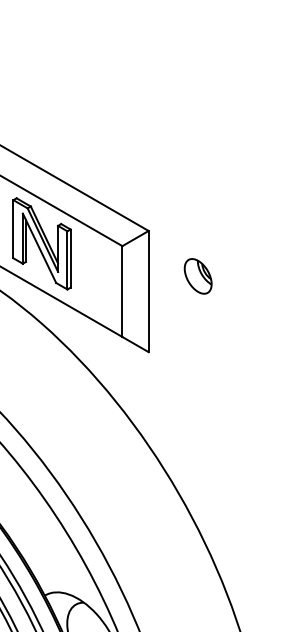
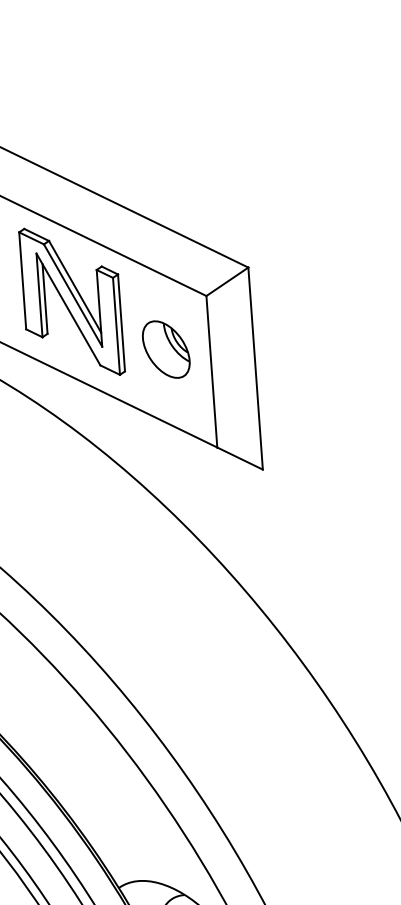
part: (197, 276) -> (165, 349), moved

